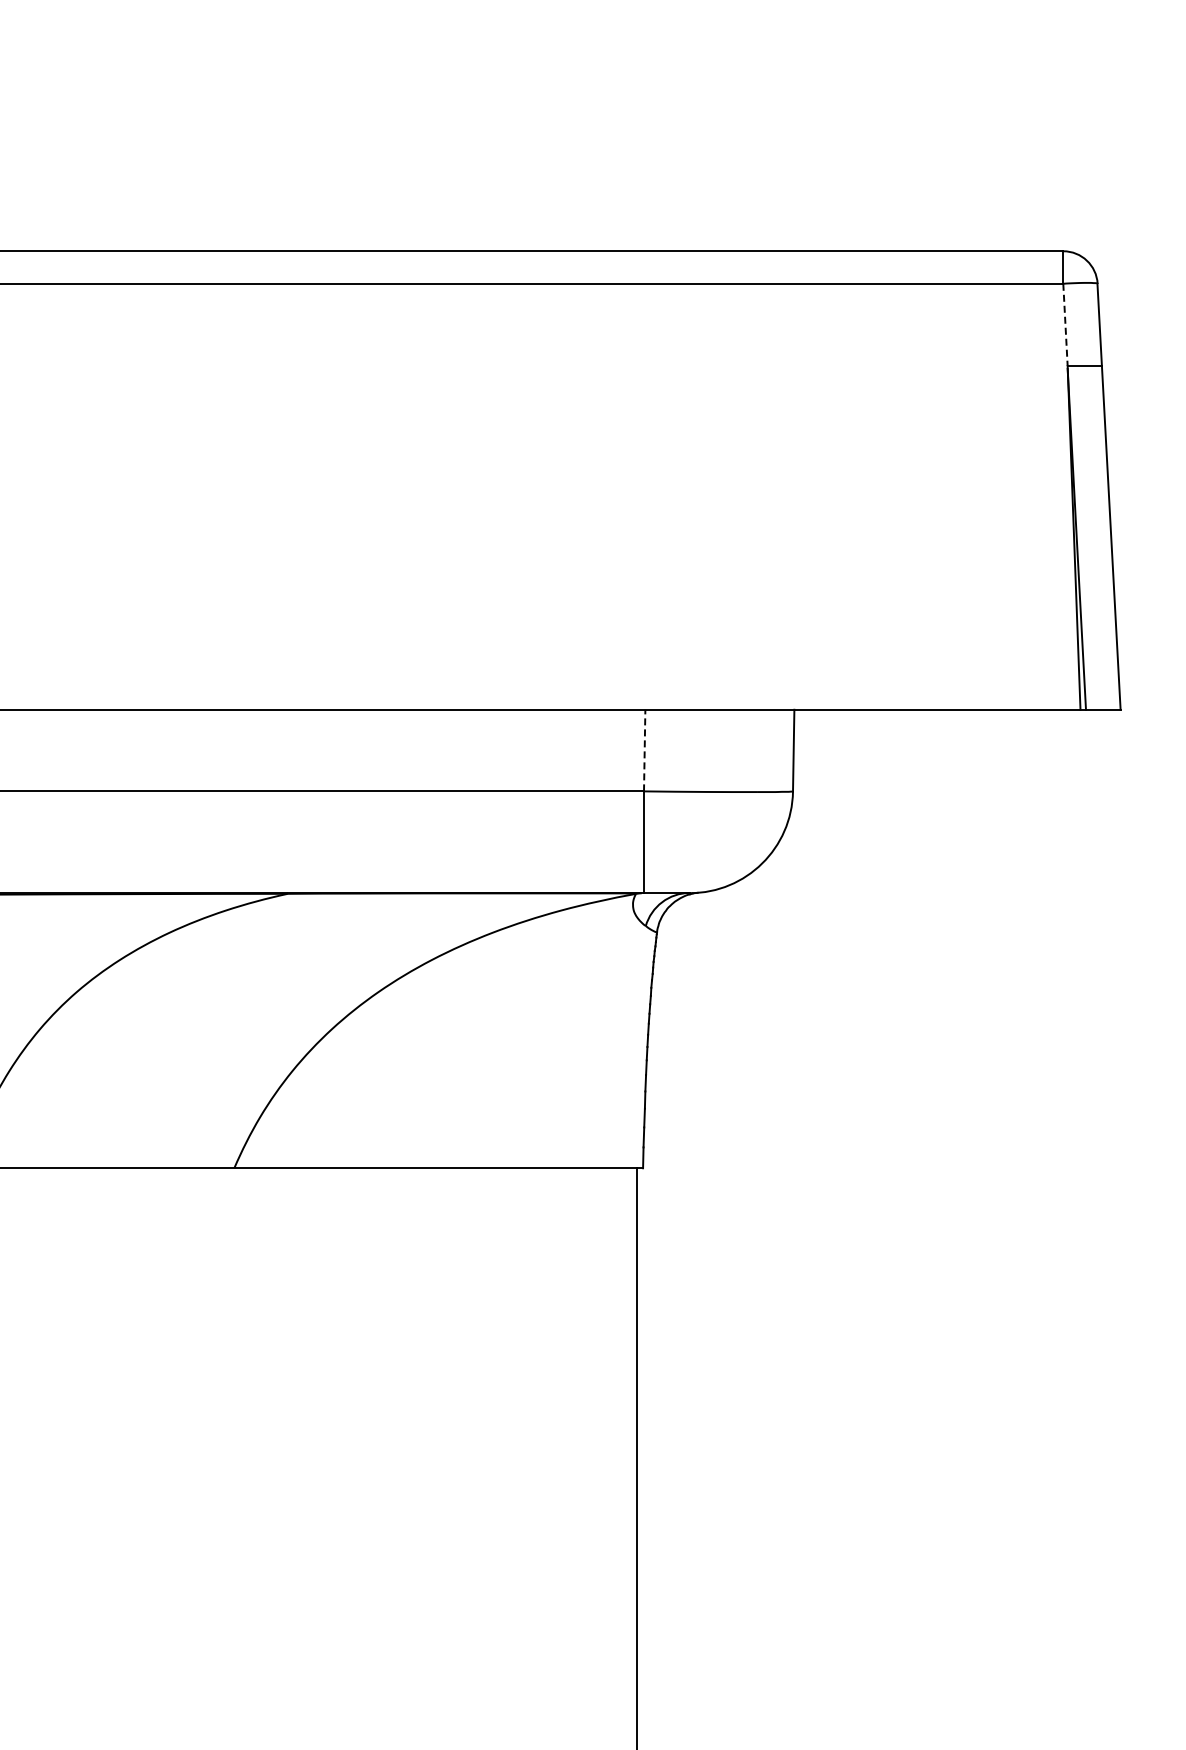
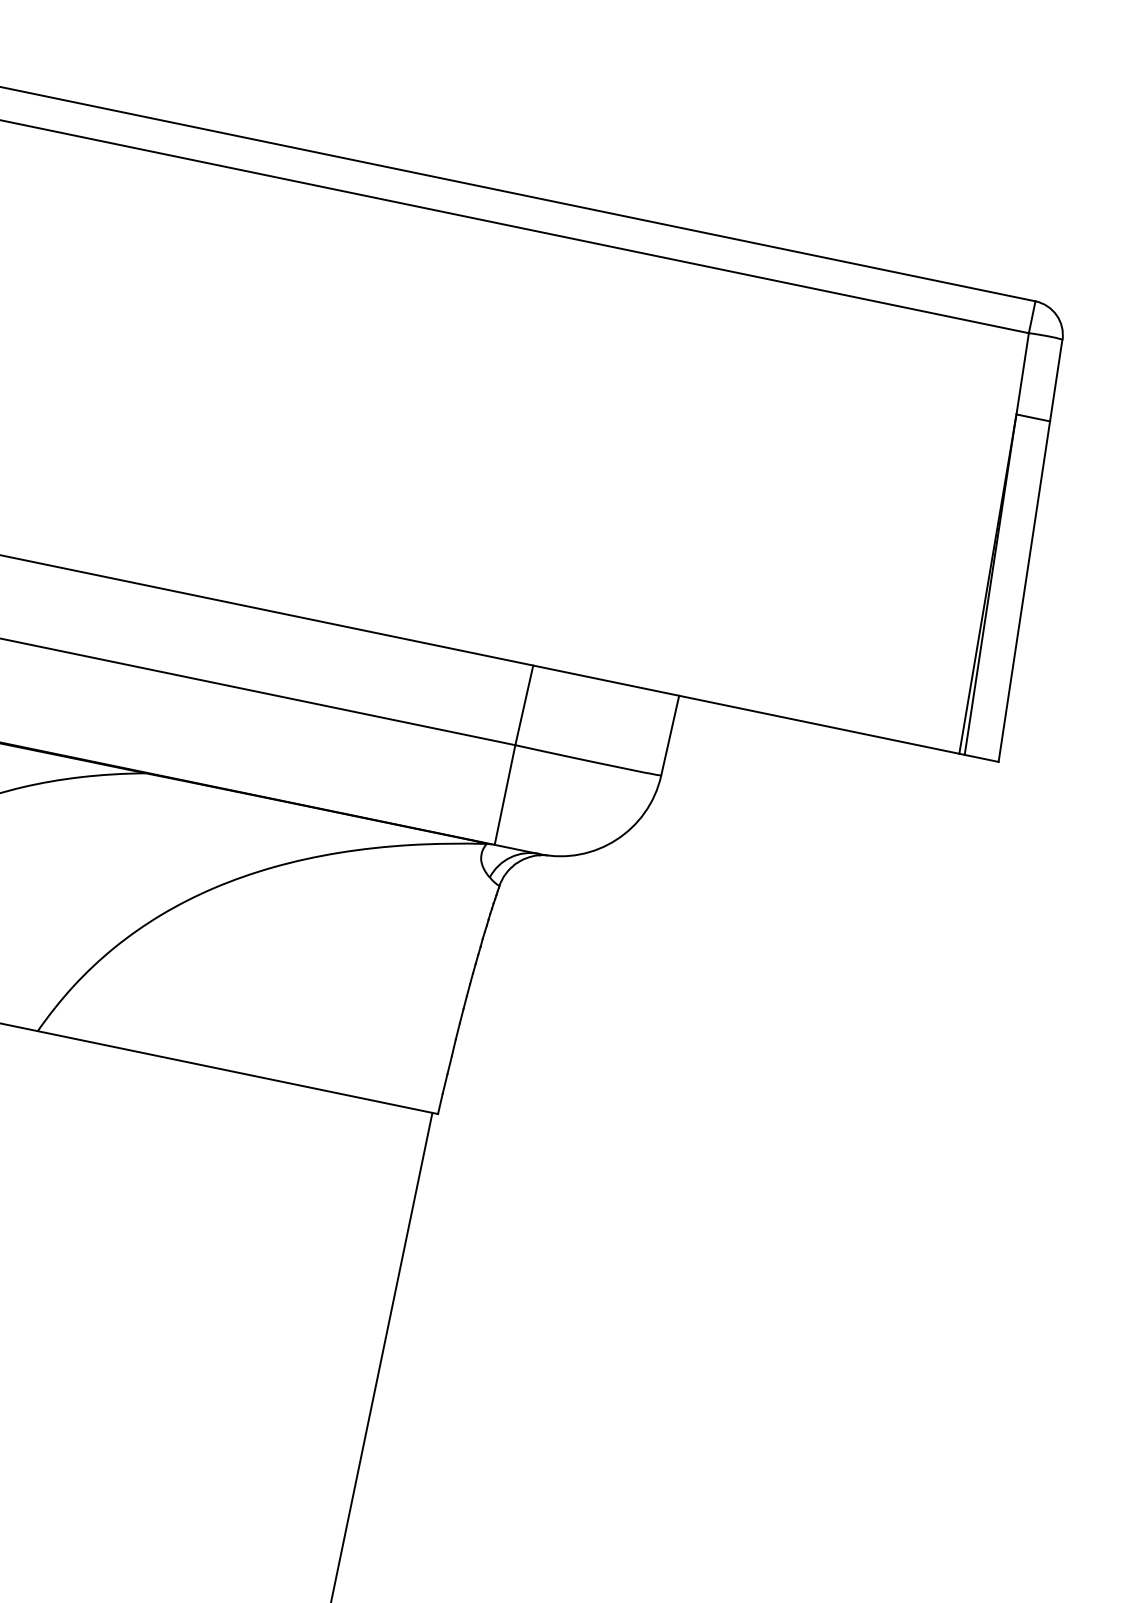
line: (1065, 325) -> (1022, 374), dashed -> solid
line: (644, 750) -> (524, 705), dashed -> solid

